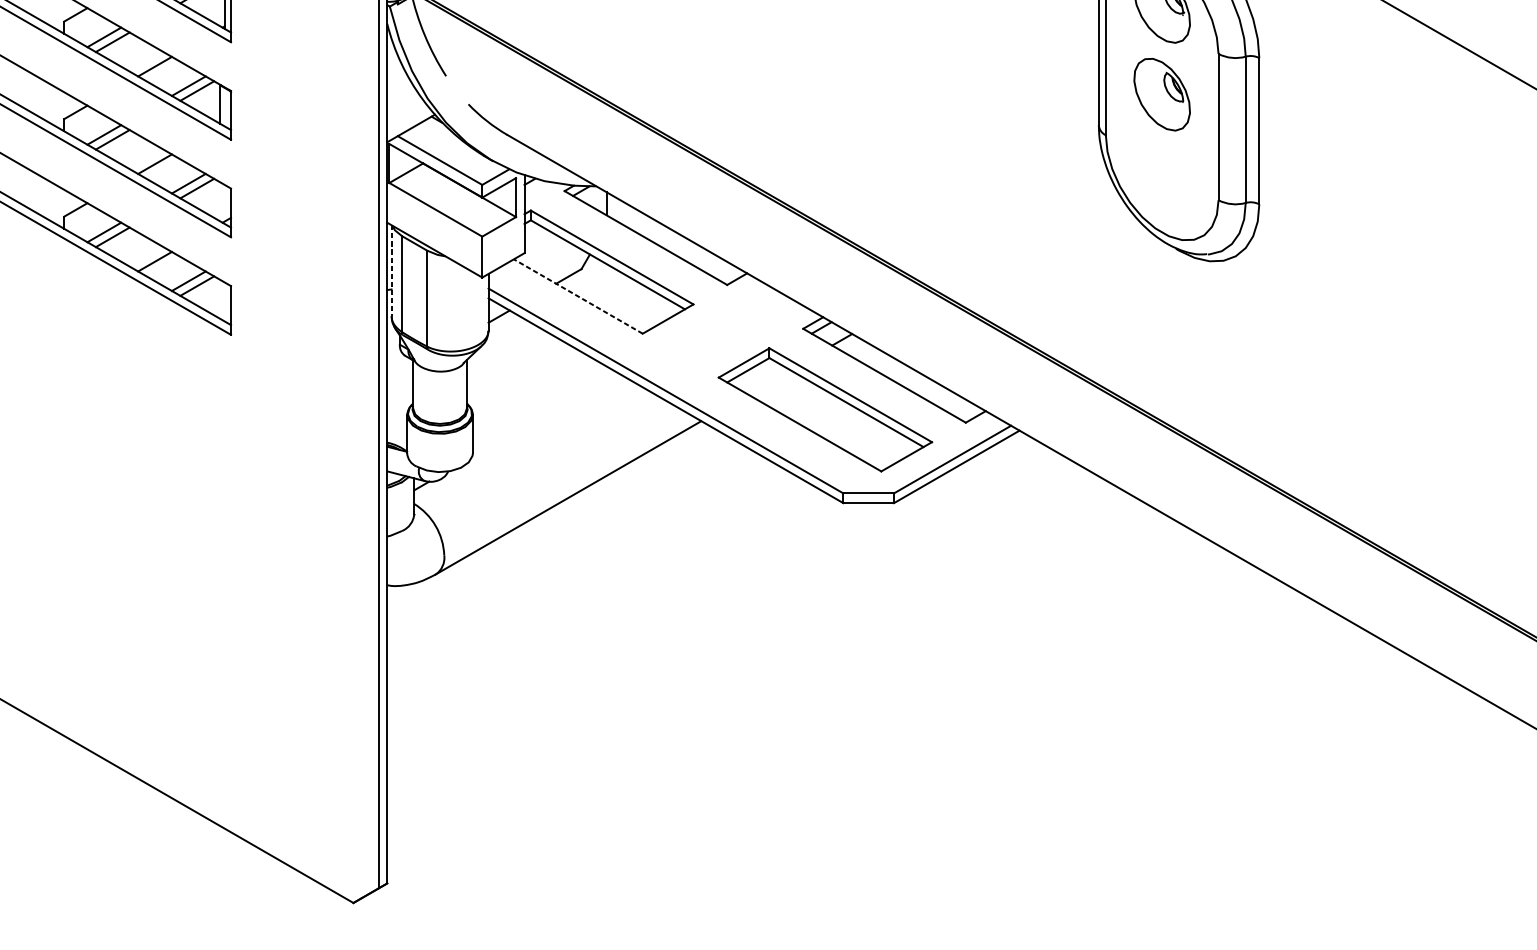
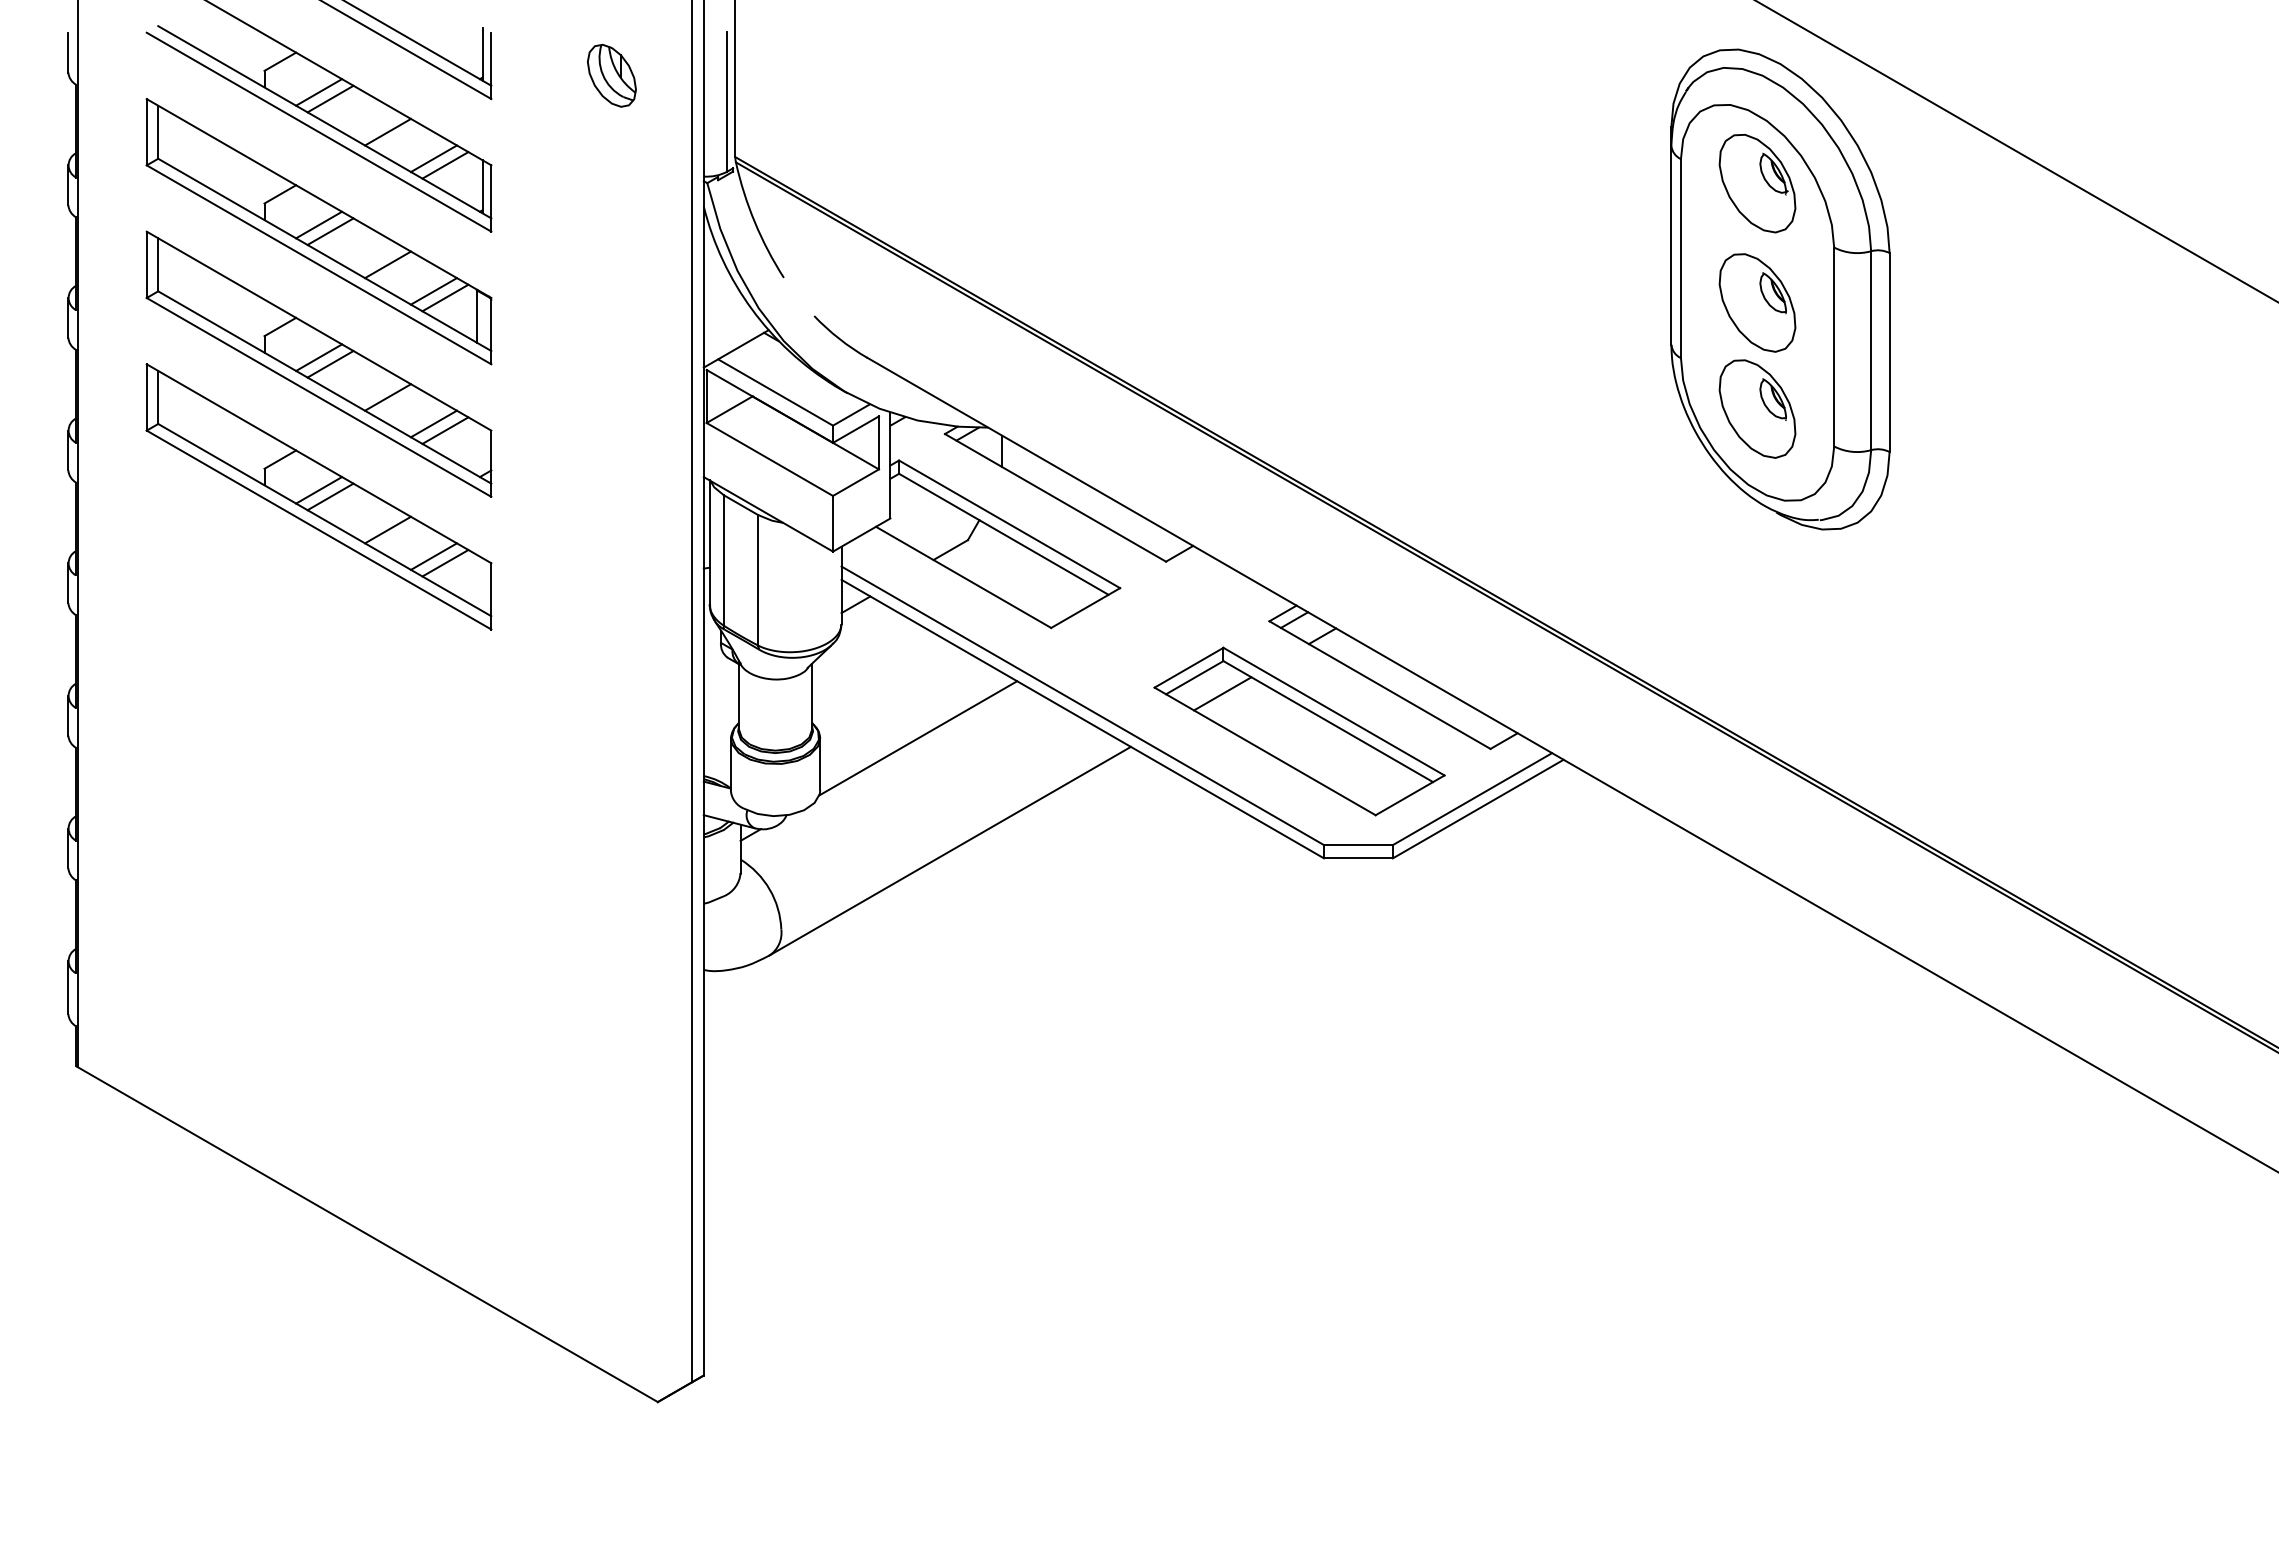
part: (1162, 172) -> (1757, 408), added
line: (391, 270) -> (709, 542), dashed -> solid
line: (578, 296) -> (963, 577), dashed -> solid
line: (768, 381) -> (1222, 693), added
line: (545, 415) -> (918, 738), added

